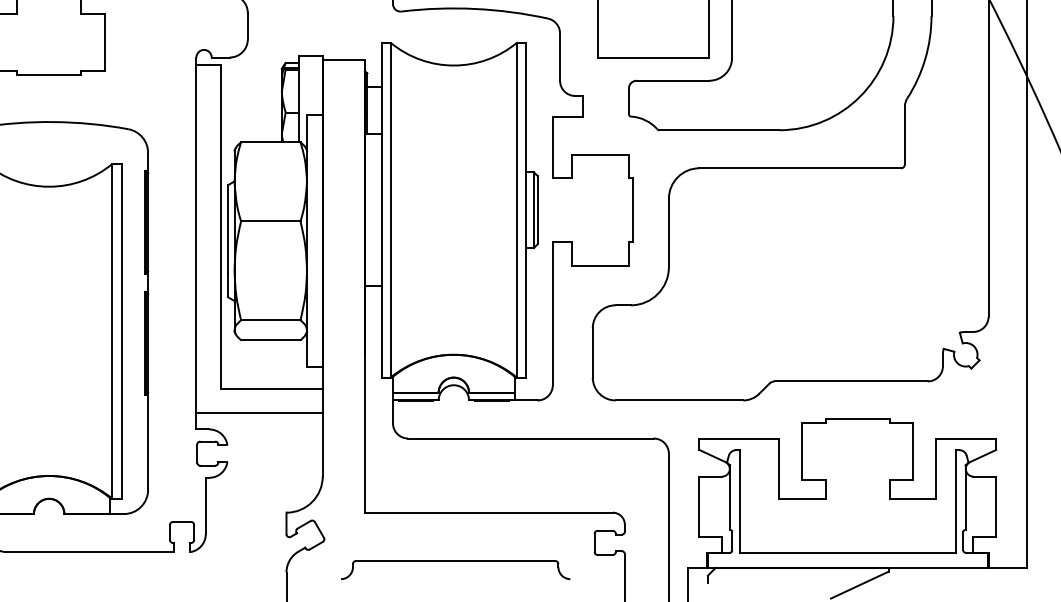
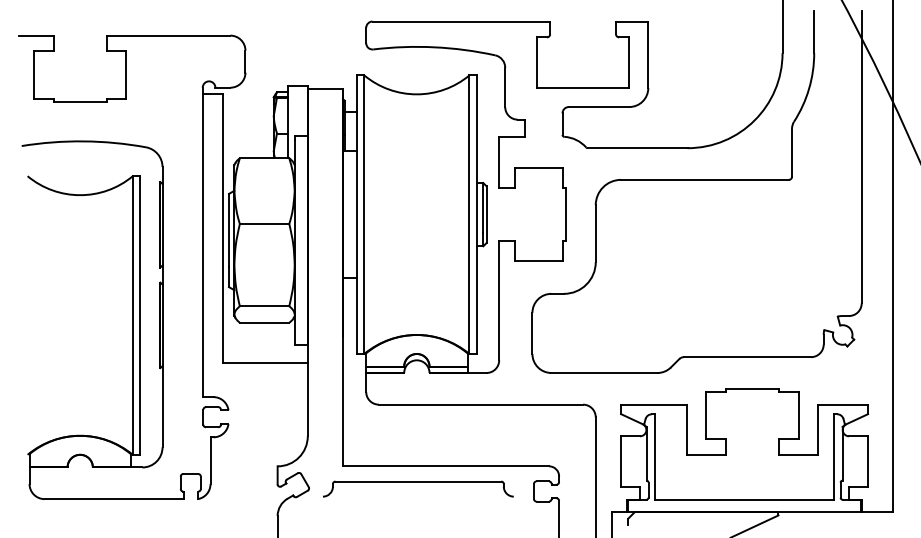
line: (258, 413) -> (254, 383), removed
part: (455, 569) -> (418, 488), moved

